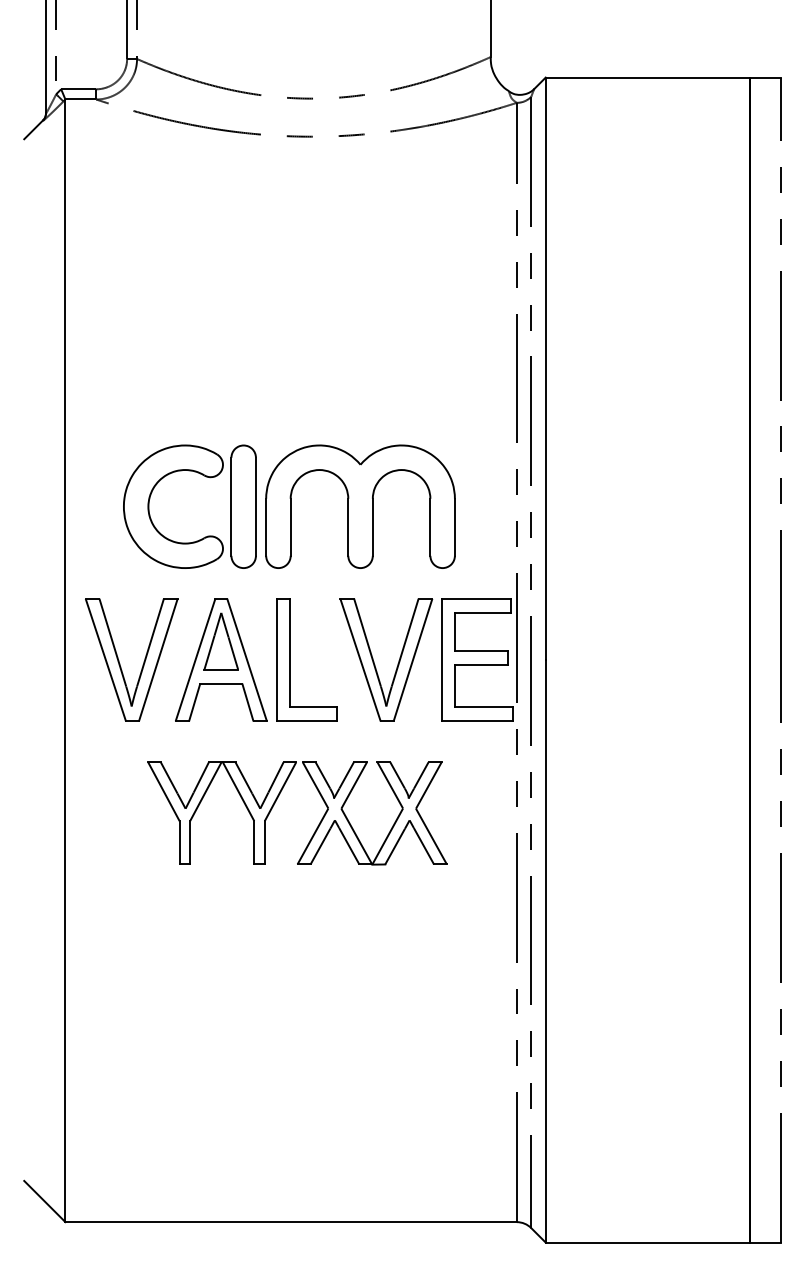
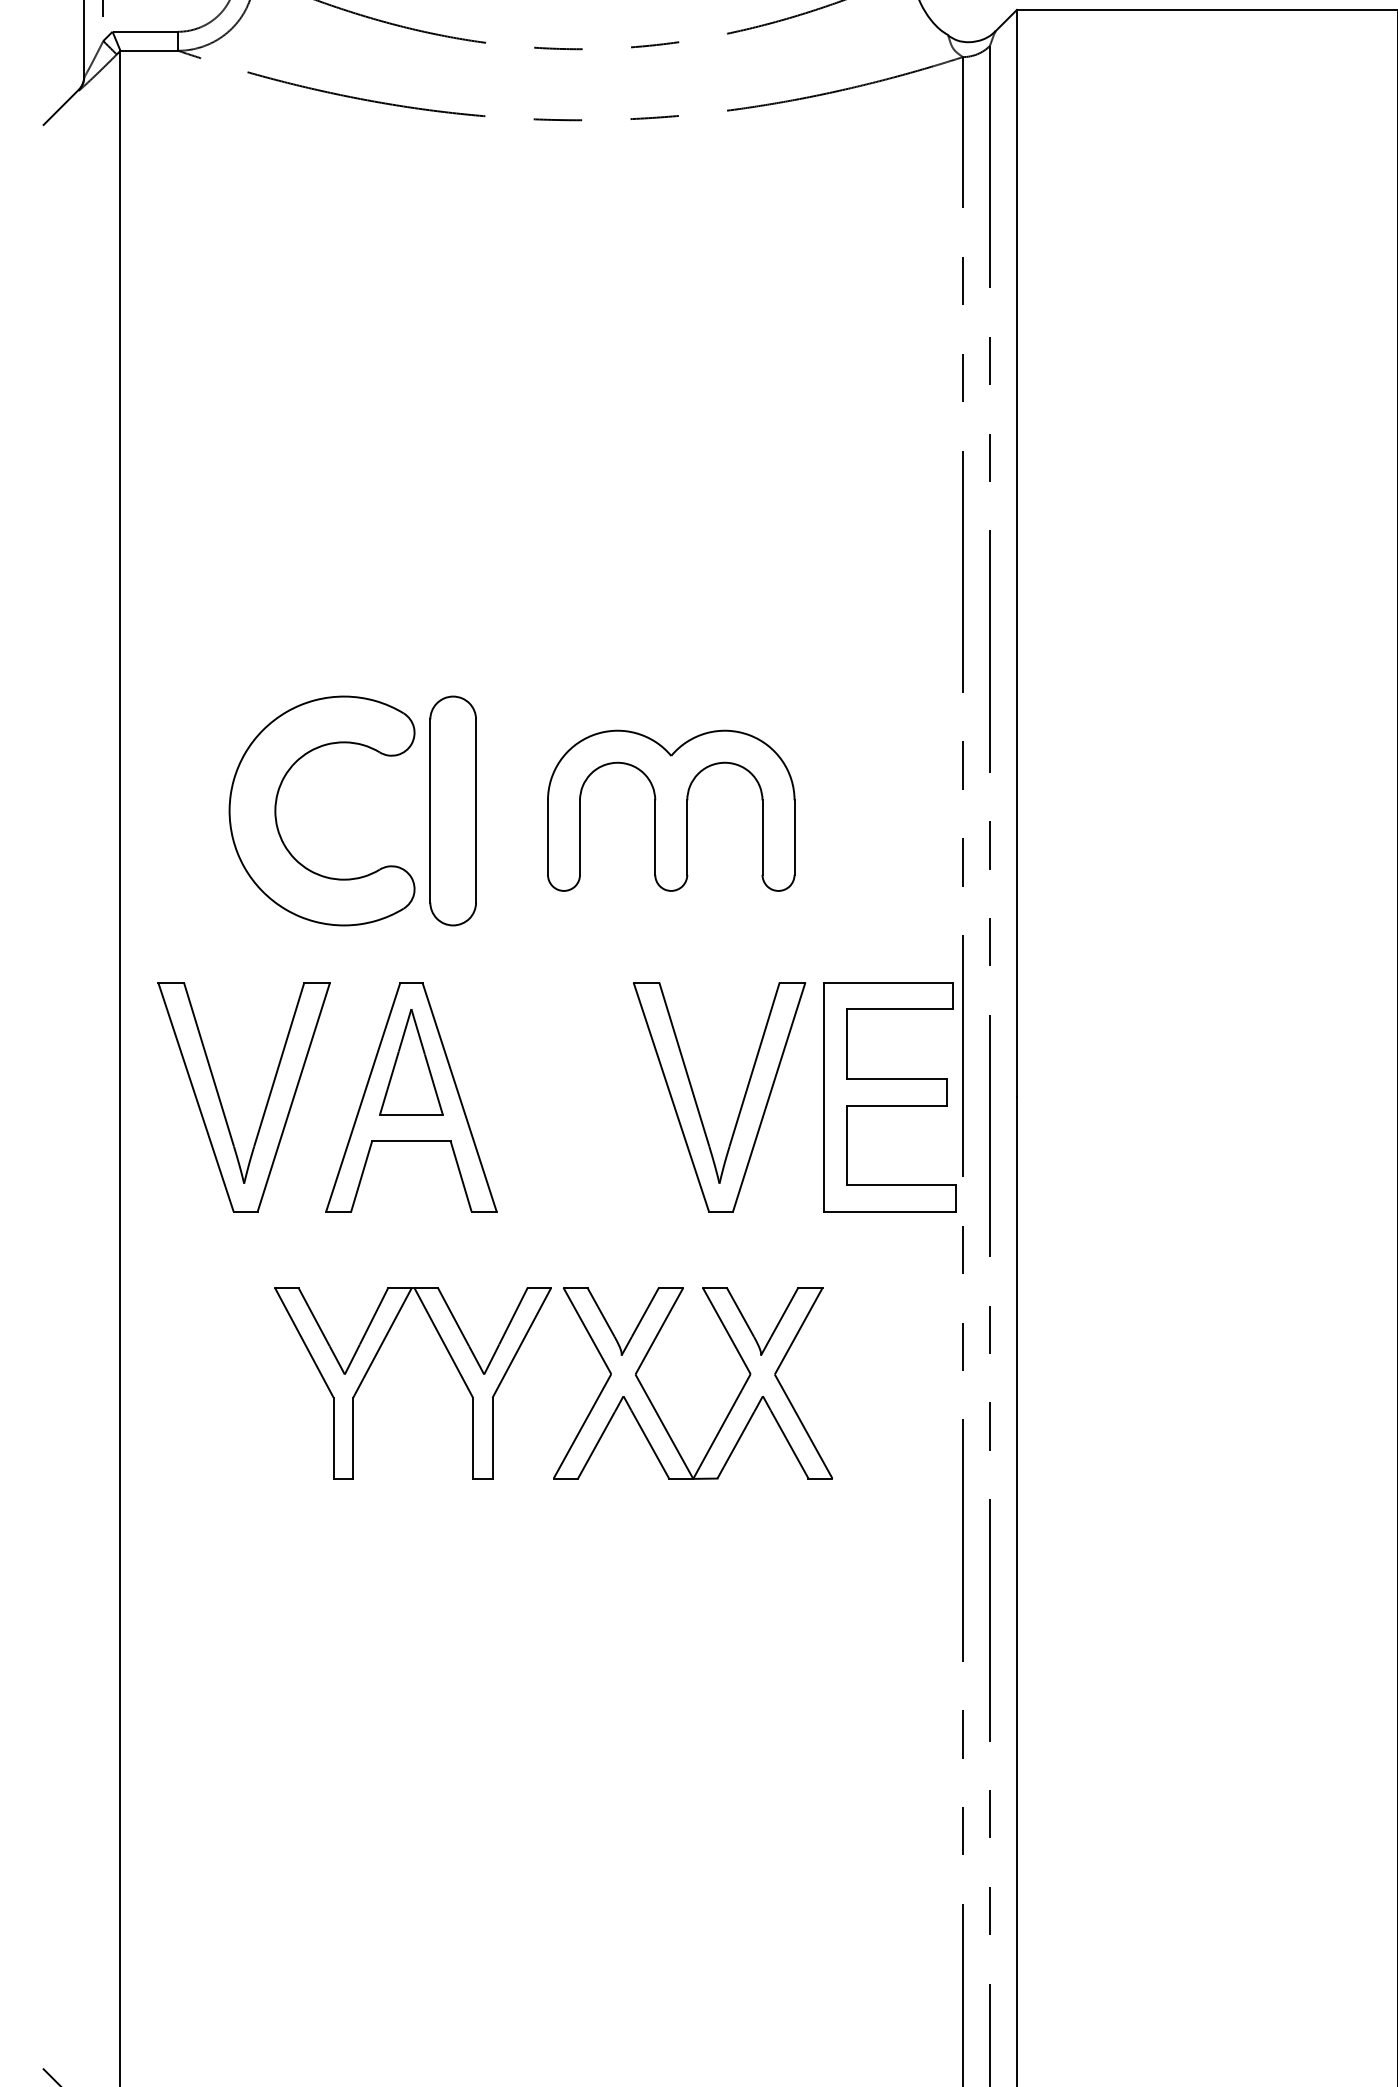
part: (360, 506) -> (671, 810), size x0.7
part: (290, 659) -> (540, 1096), removed

